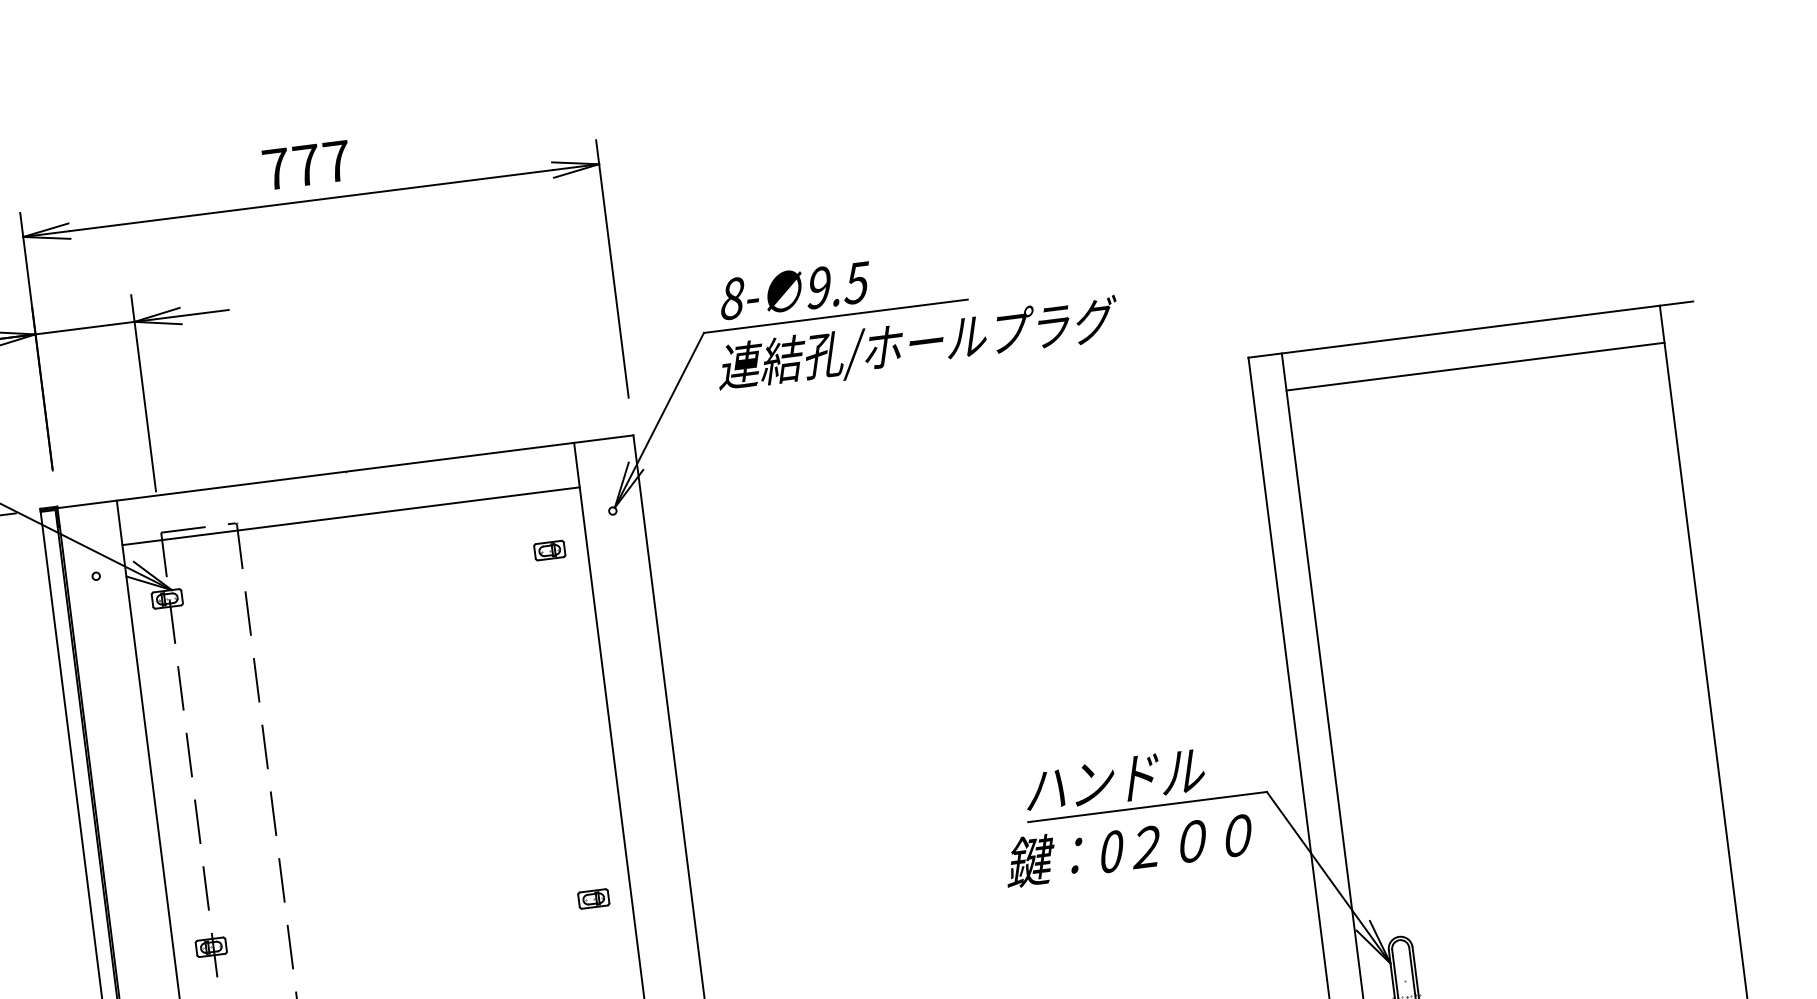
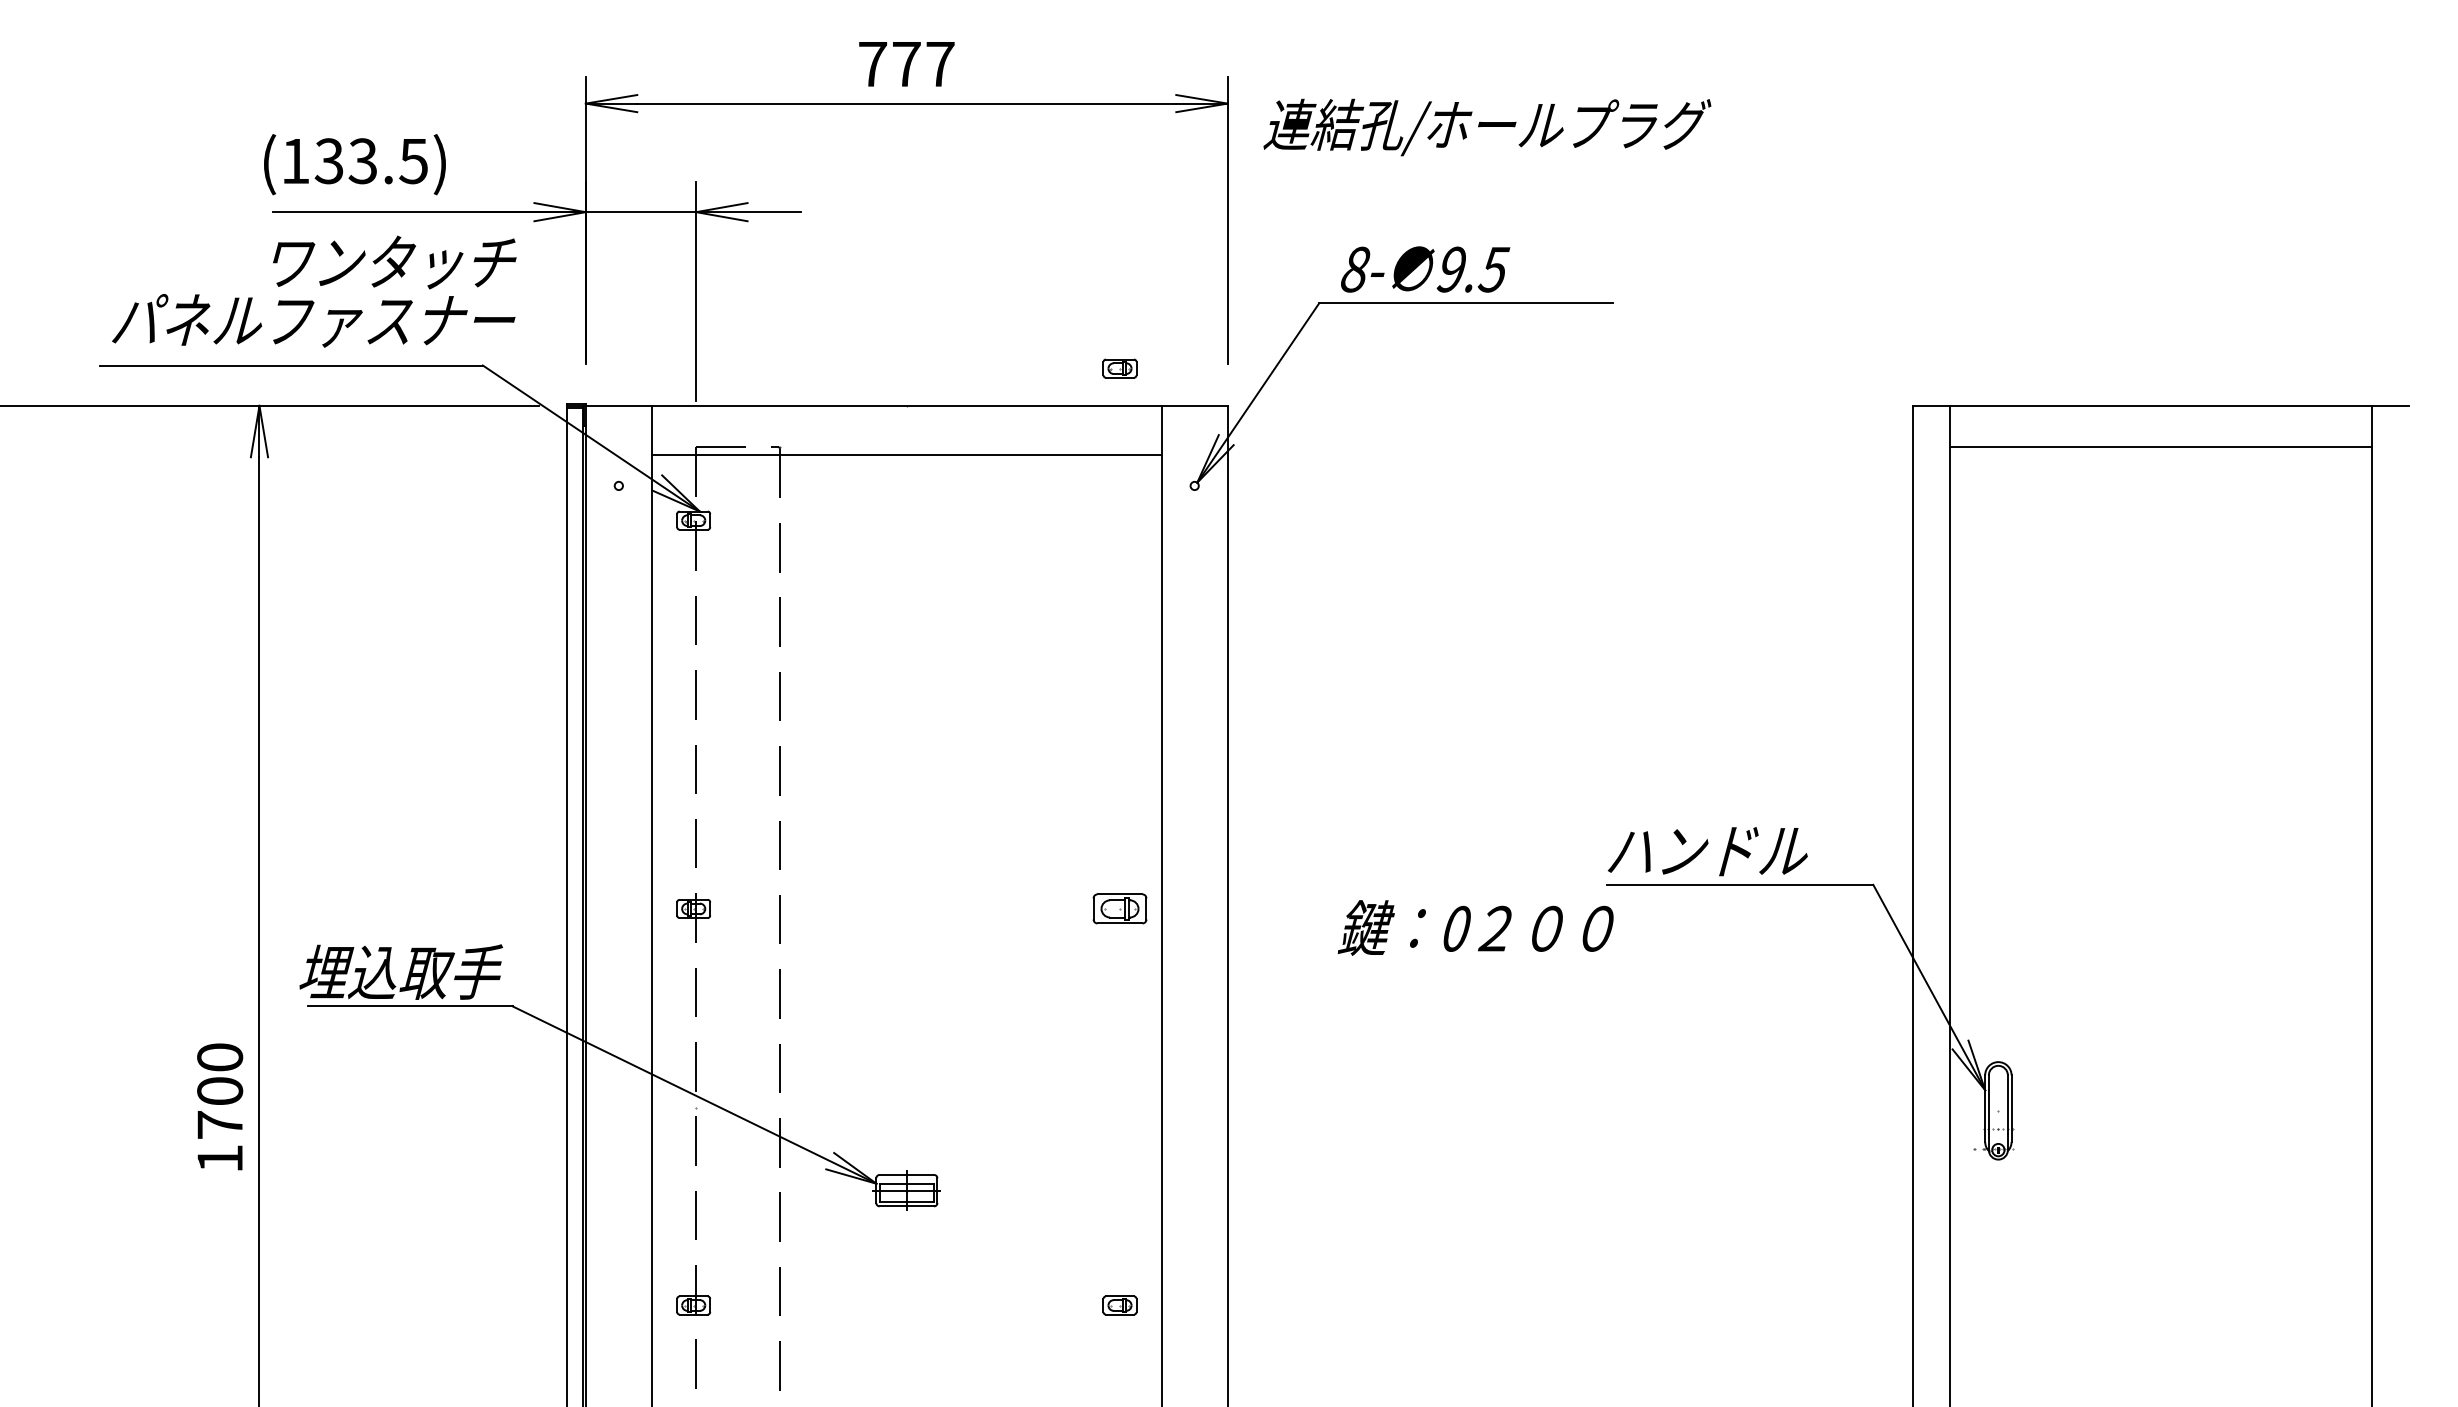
text: (918, 345) -> (1487, 127), moved
part: (549, 550) -> (1119, 368), moved
text: (1128, 848) -> (1475, 927), moved
part: (593, 898) -> (1119, 908), size x1.6

